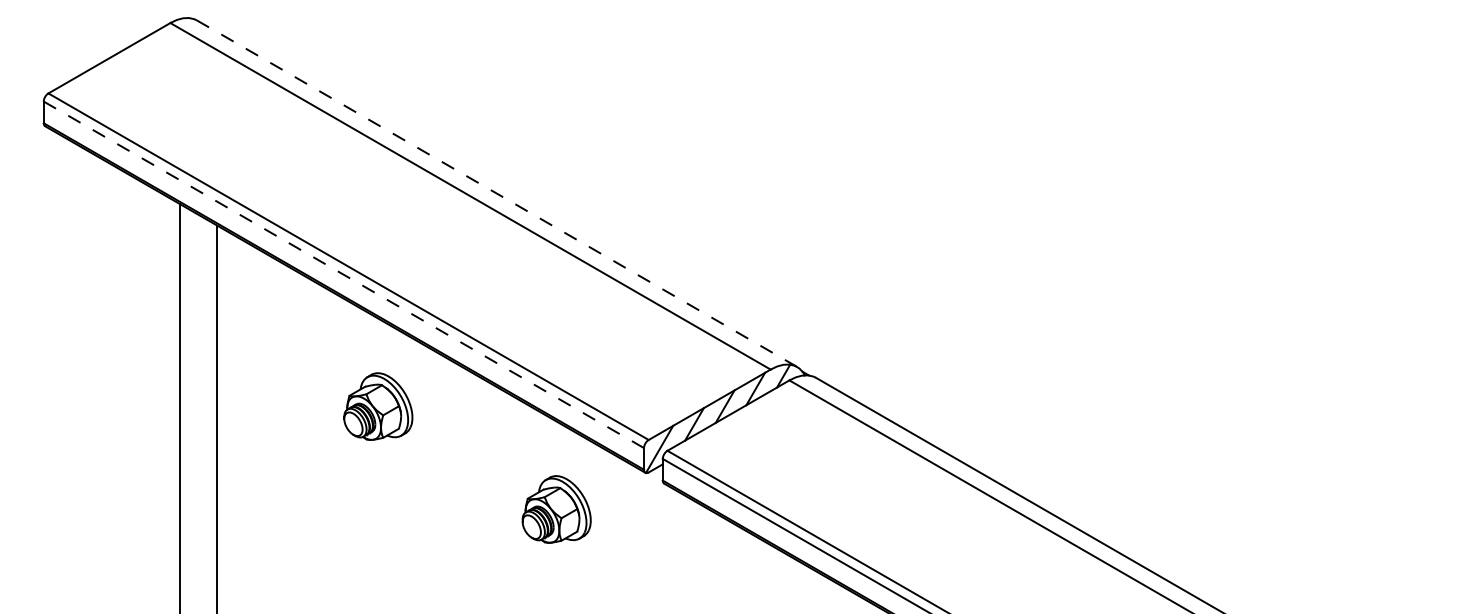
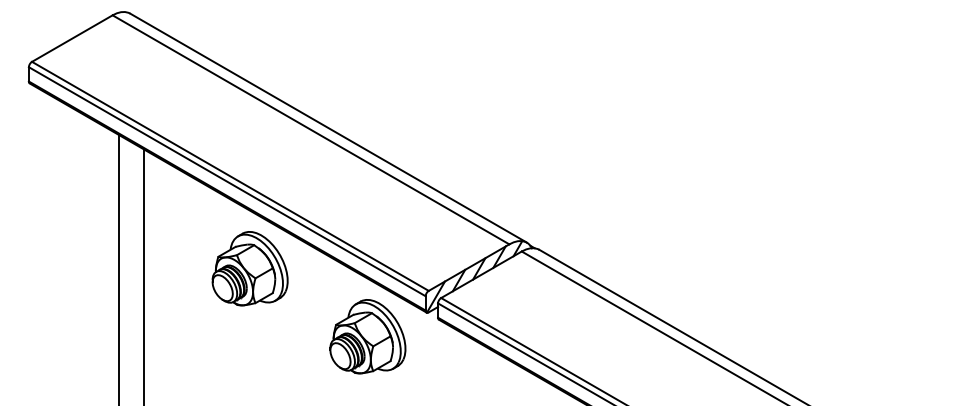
line: (496, 192) -> (328, 127), dashed -> solid
line: (344, 274) -> (227, 181), dashed -> solid
part: (377, 406) -> (249, 268), size x1.67
part: (556, 508) -> (367, 336), size x1.67

